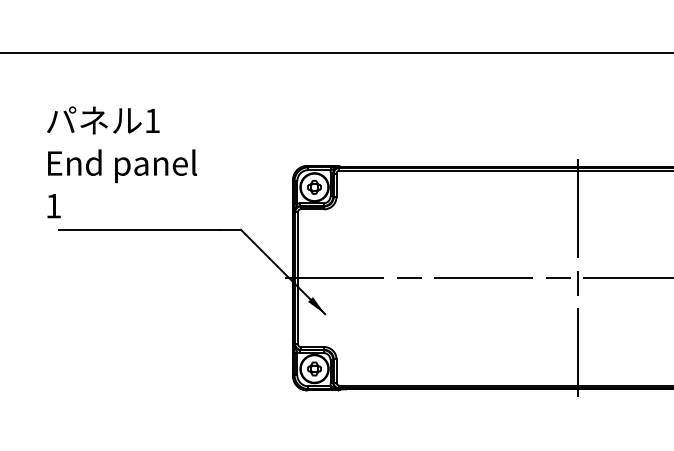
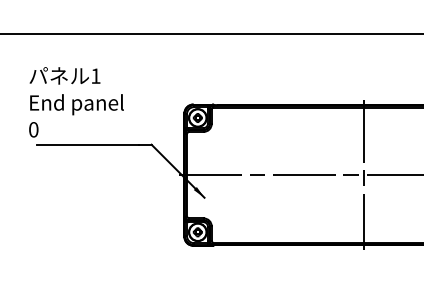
text: (53, 205) -> (33, 129), 1 -> 0

